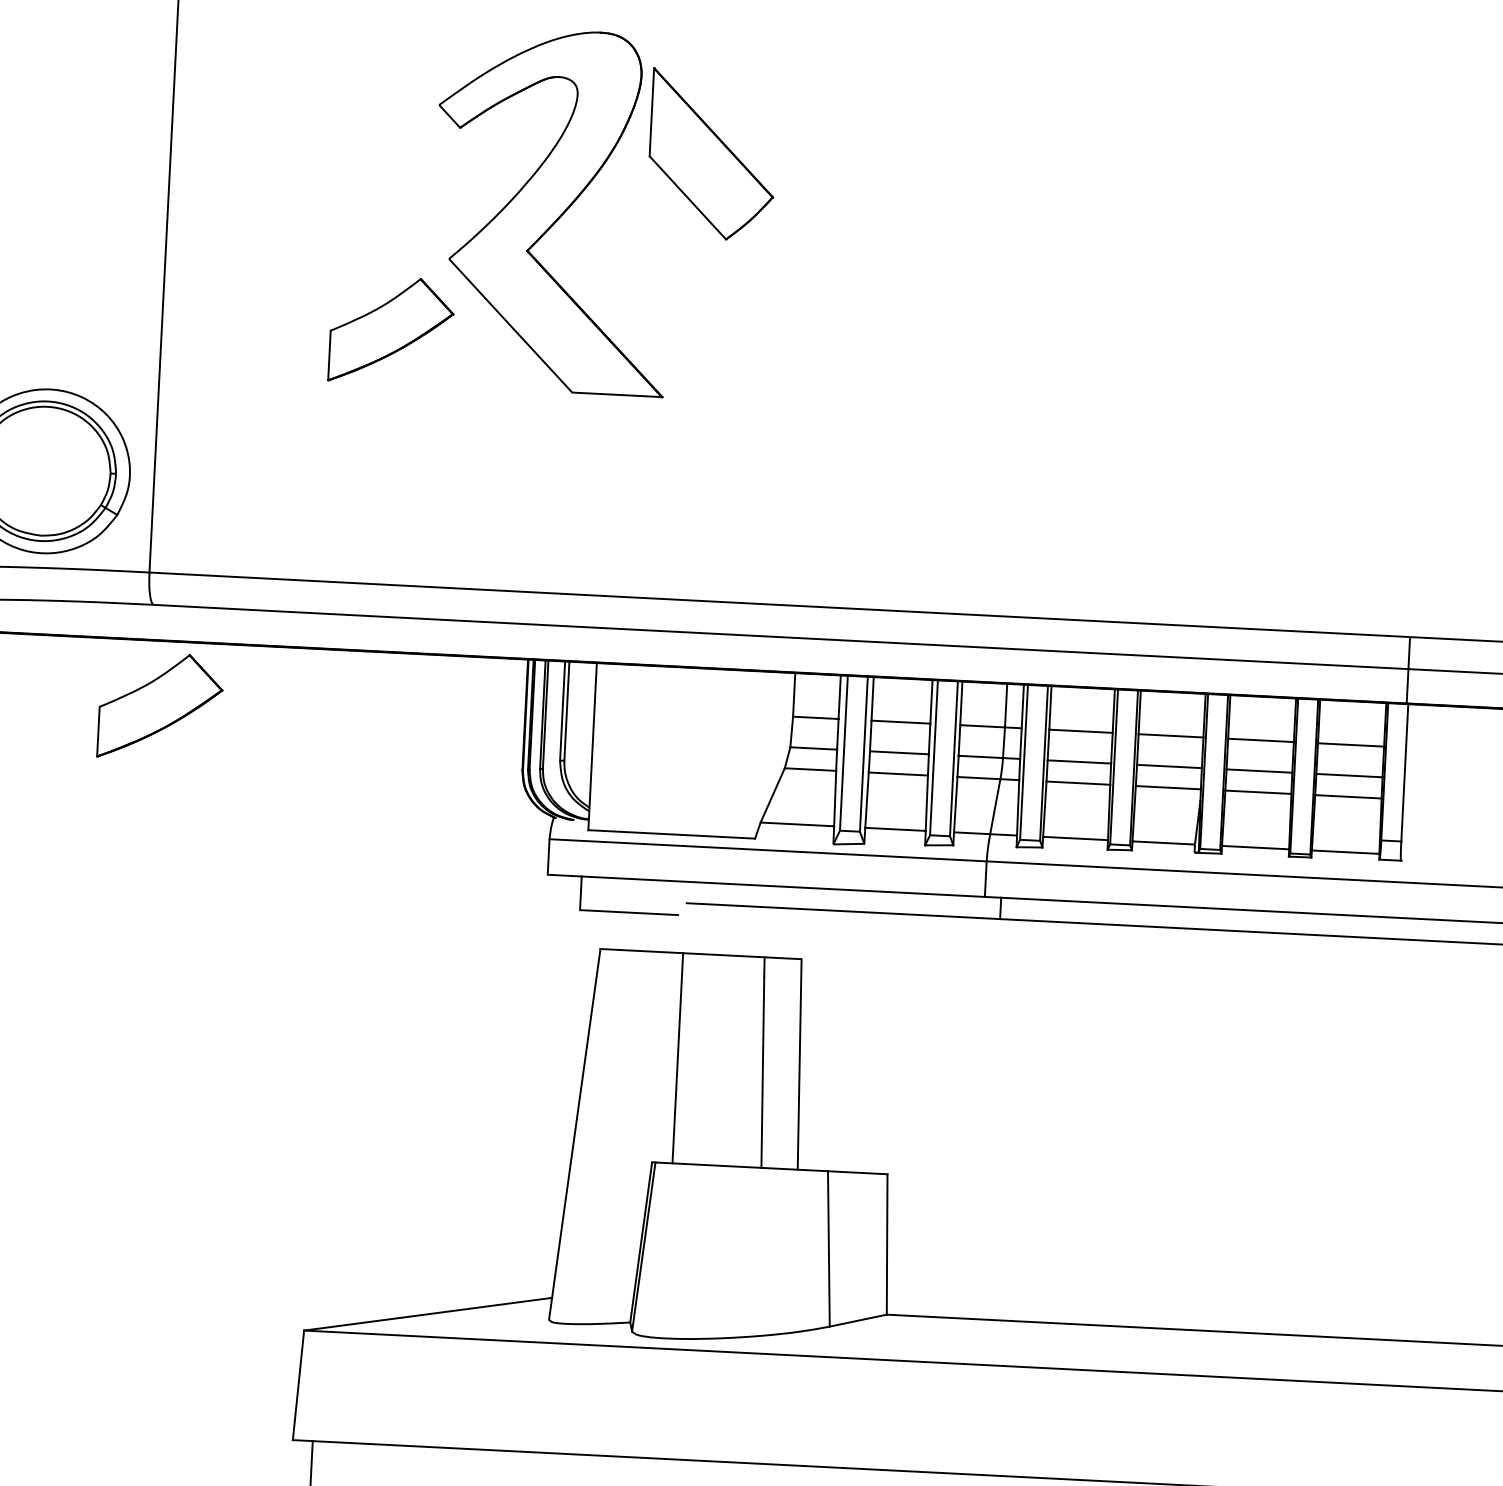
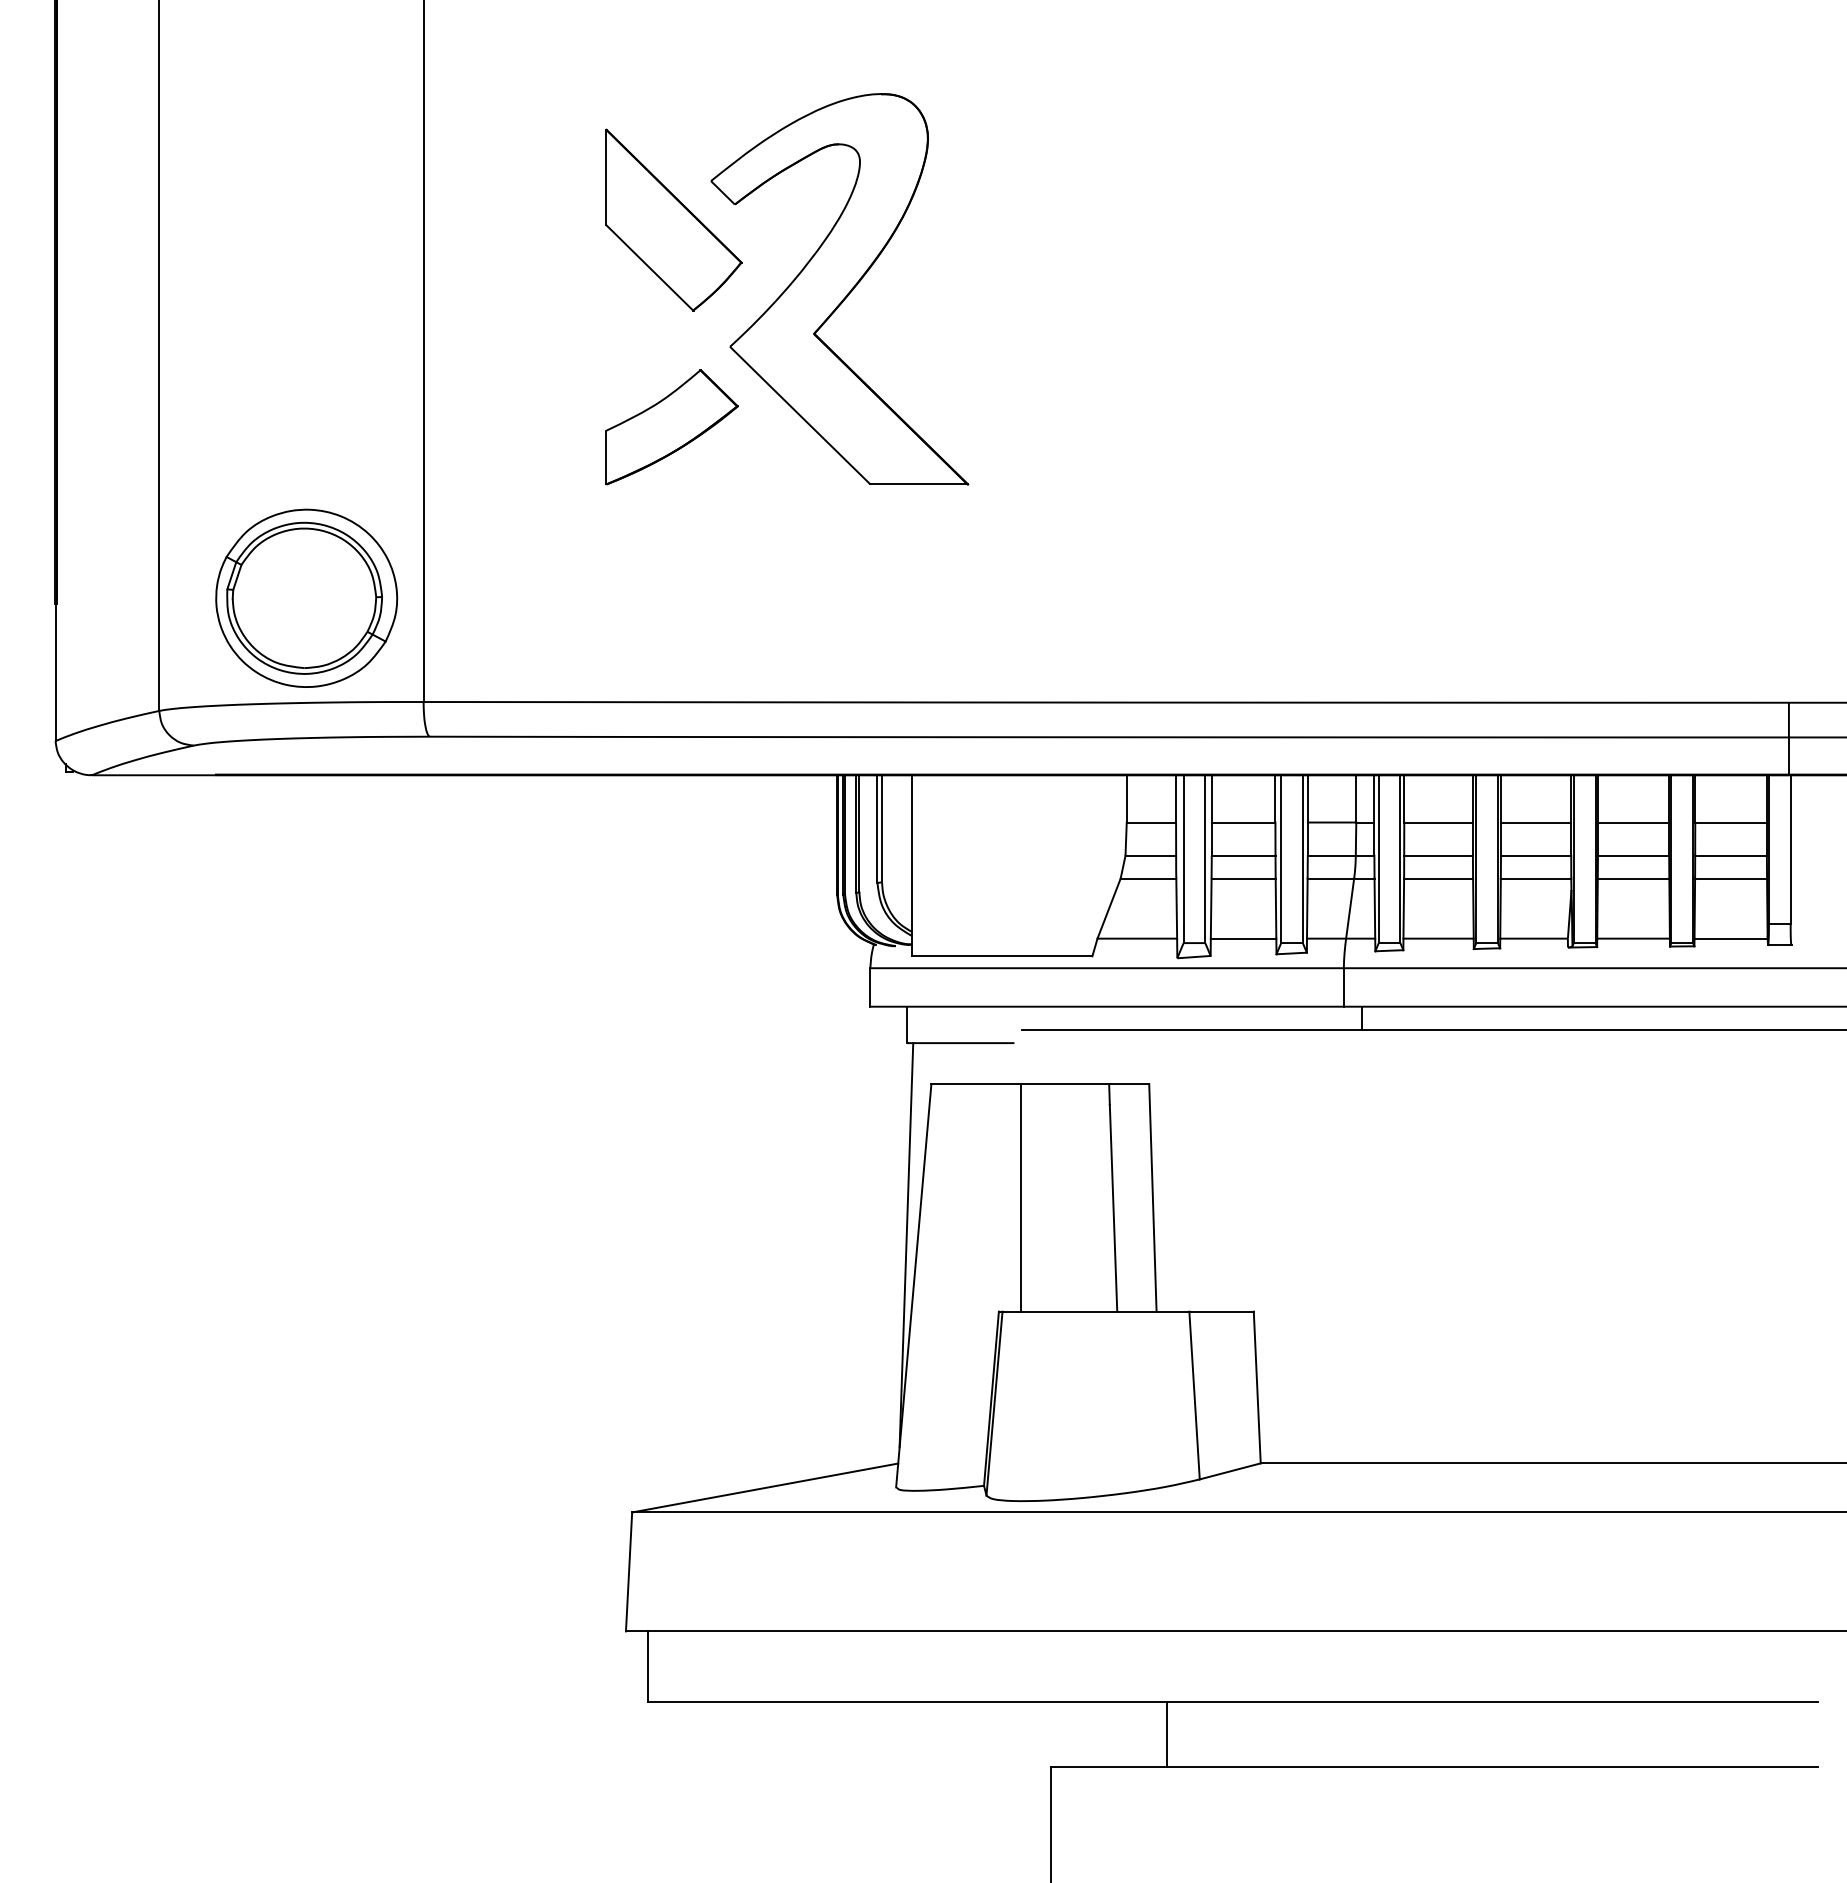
part: (712, 154) -> (673, 219), moved
part: (160, 706) -> (442, 846), removed
line: (569, 1096) -> (906, 1245), added

